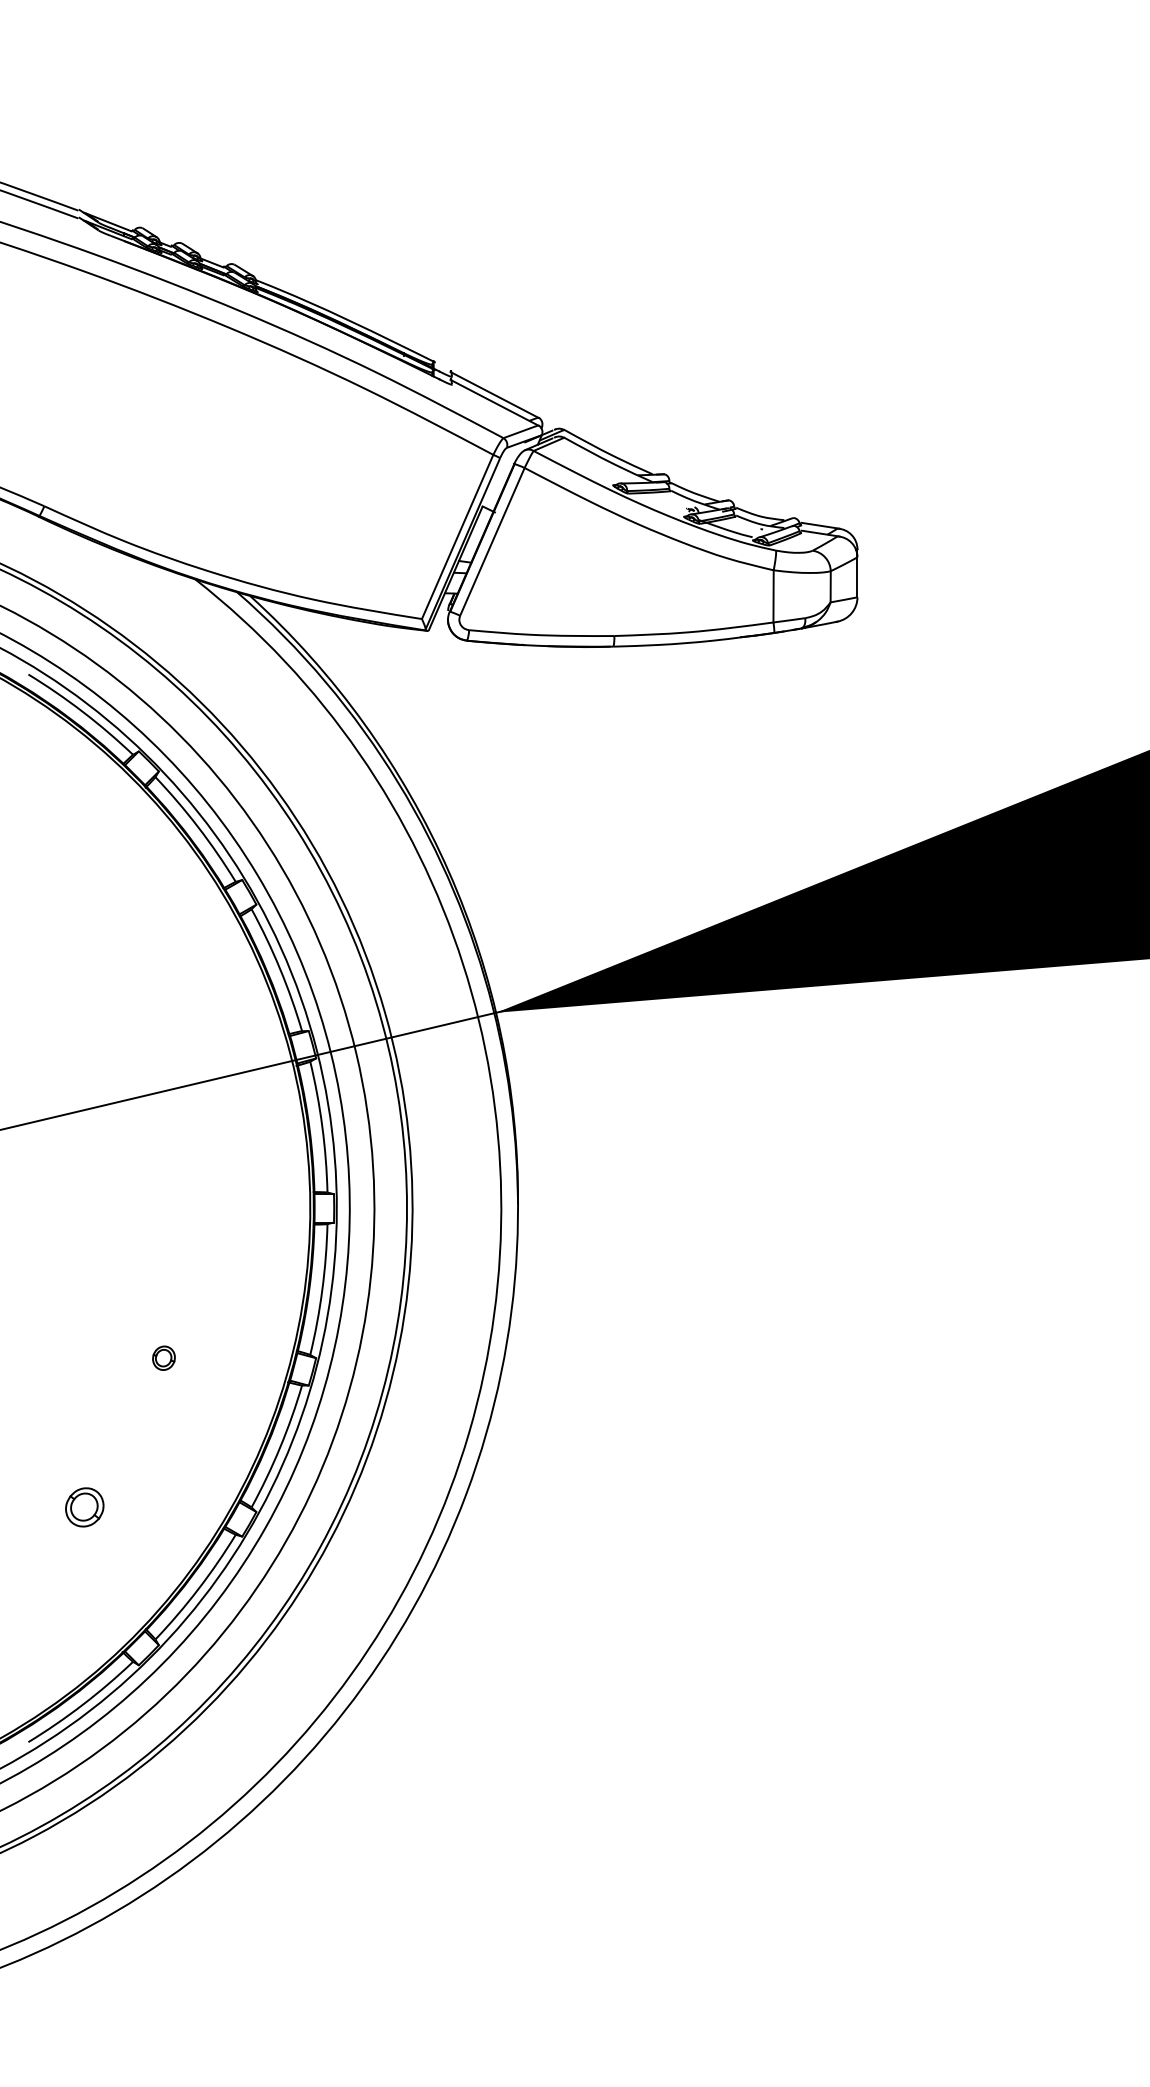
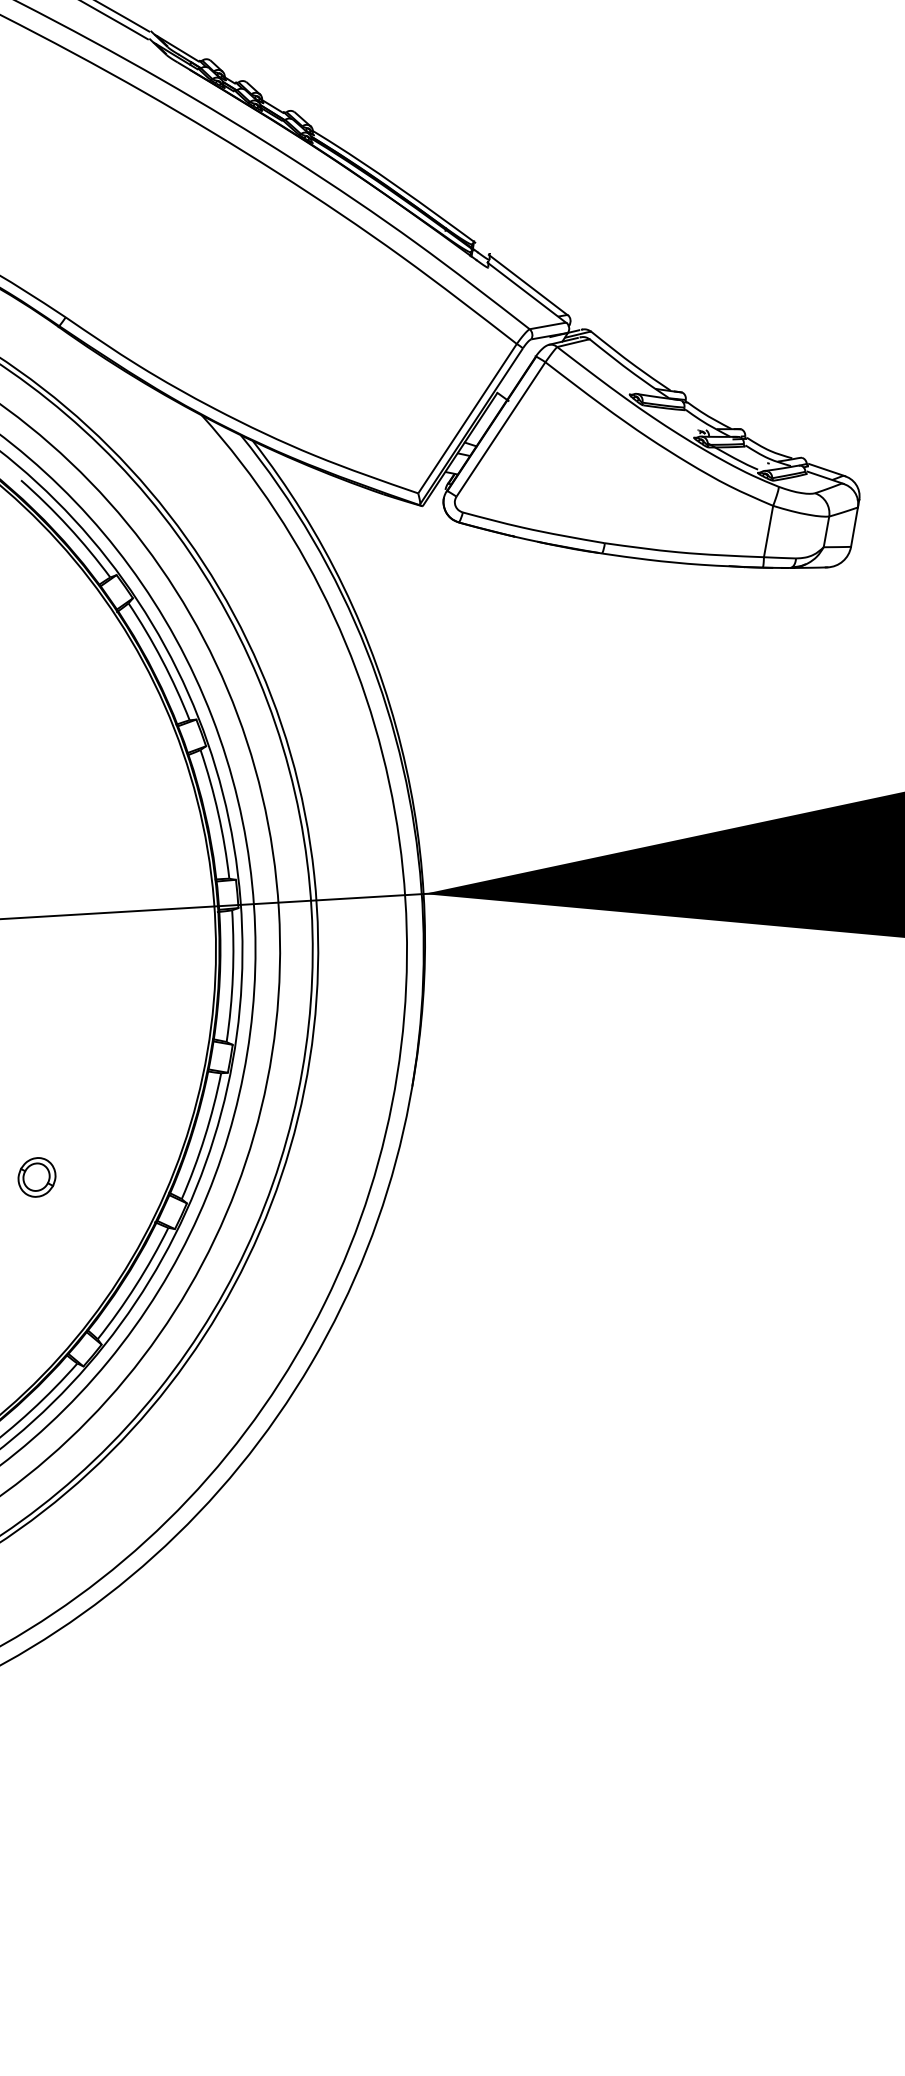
part: (163, 1357) -> (36, 1176), size x1.67

